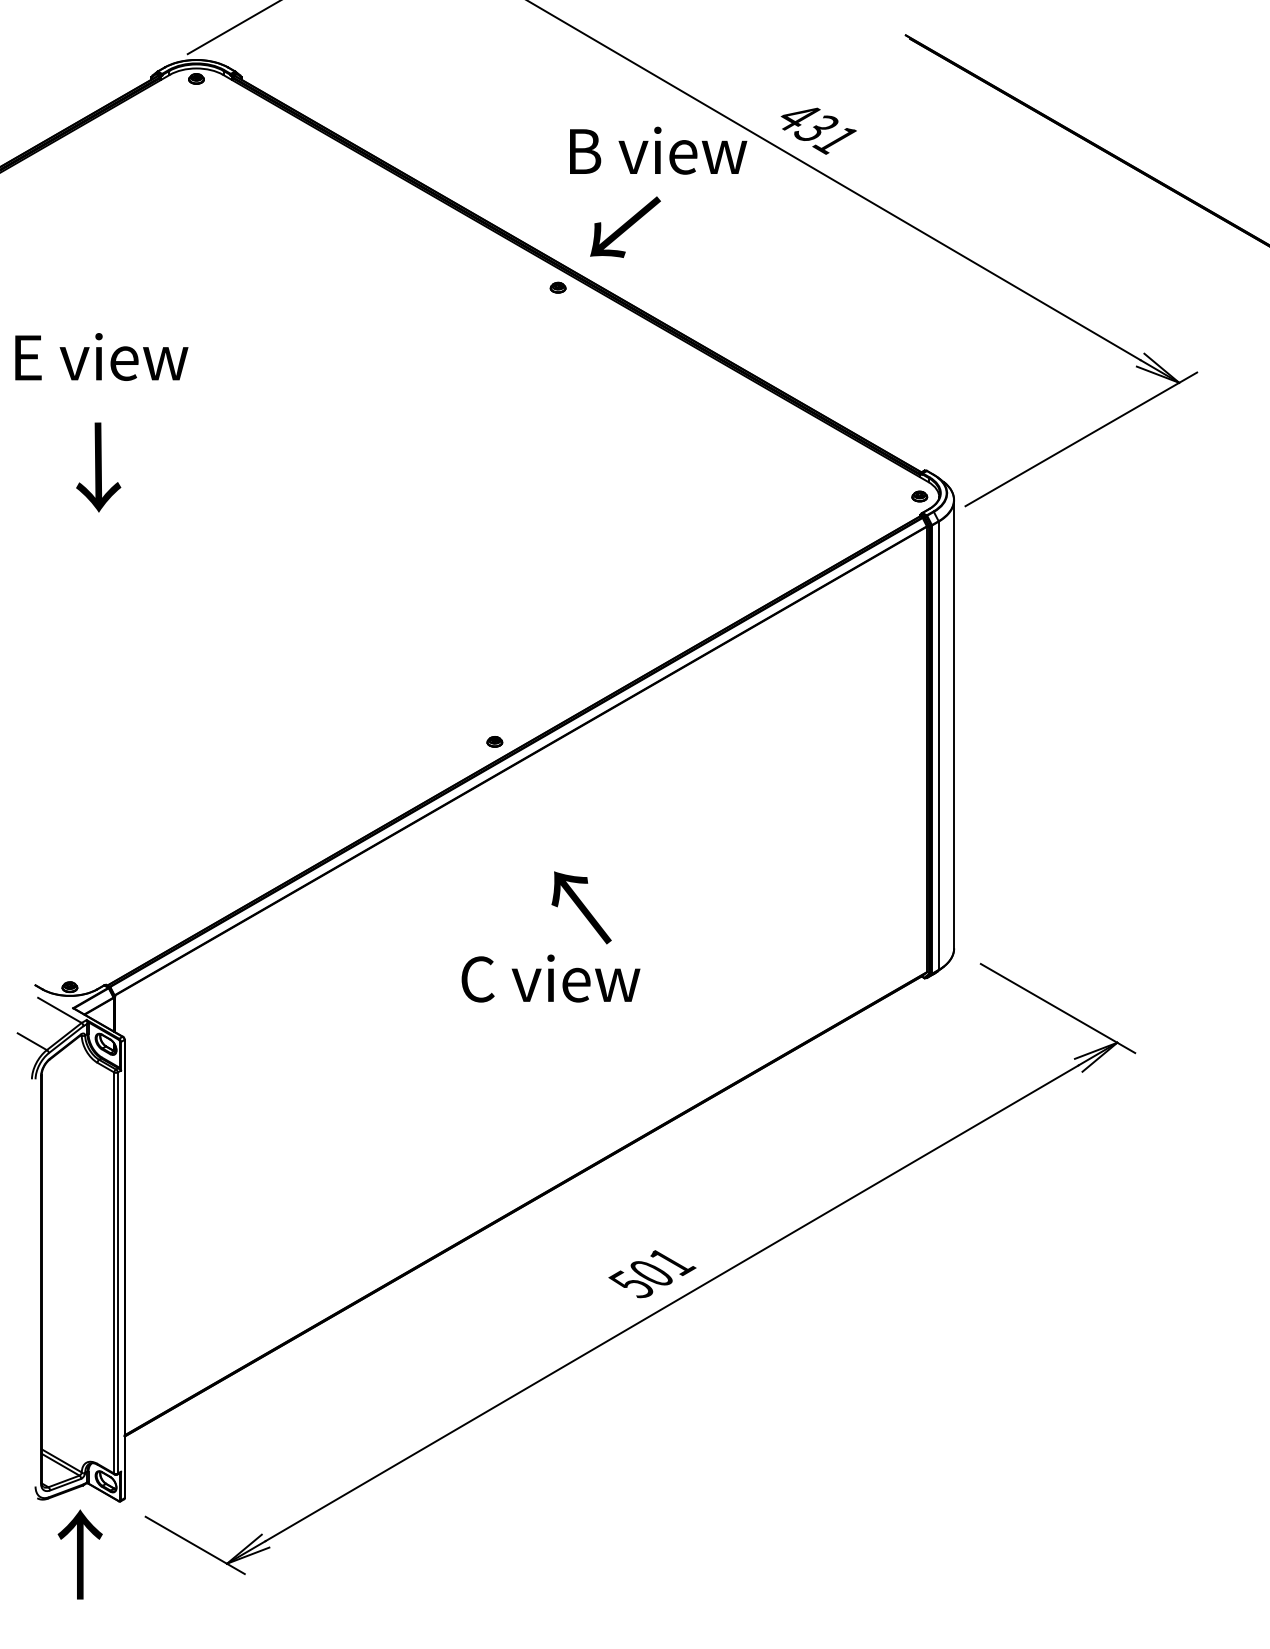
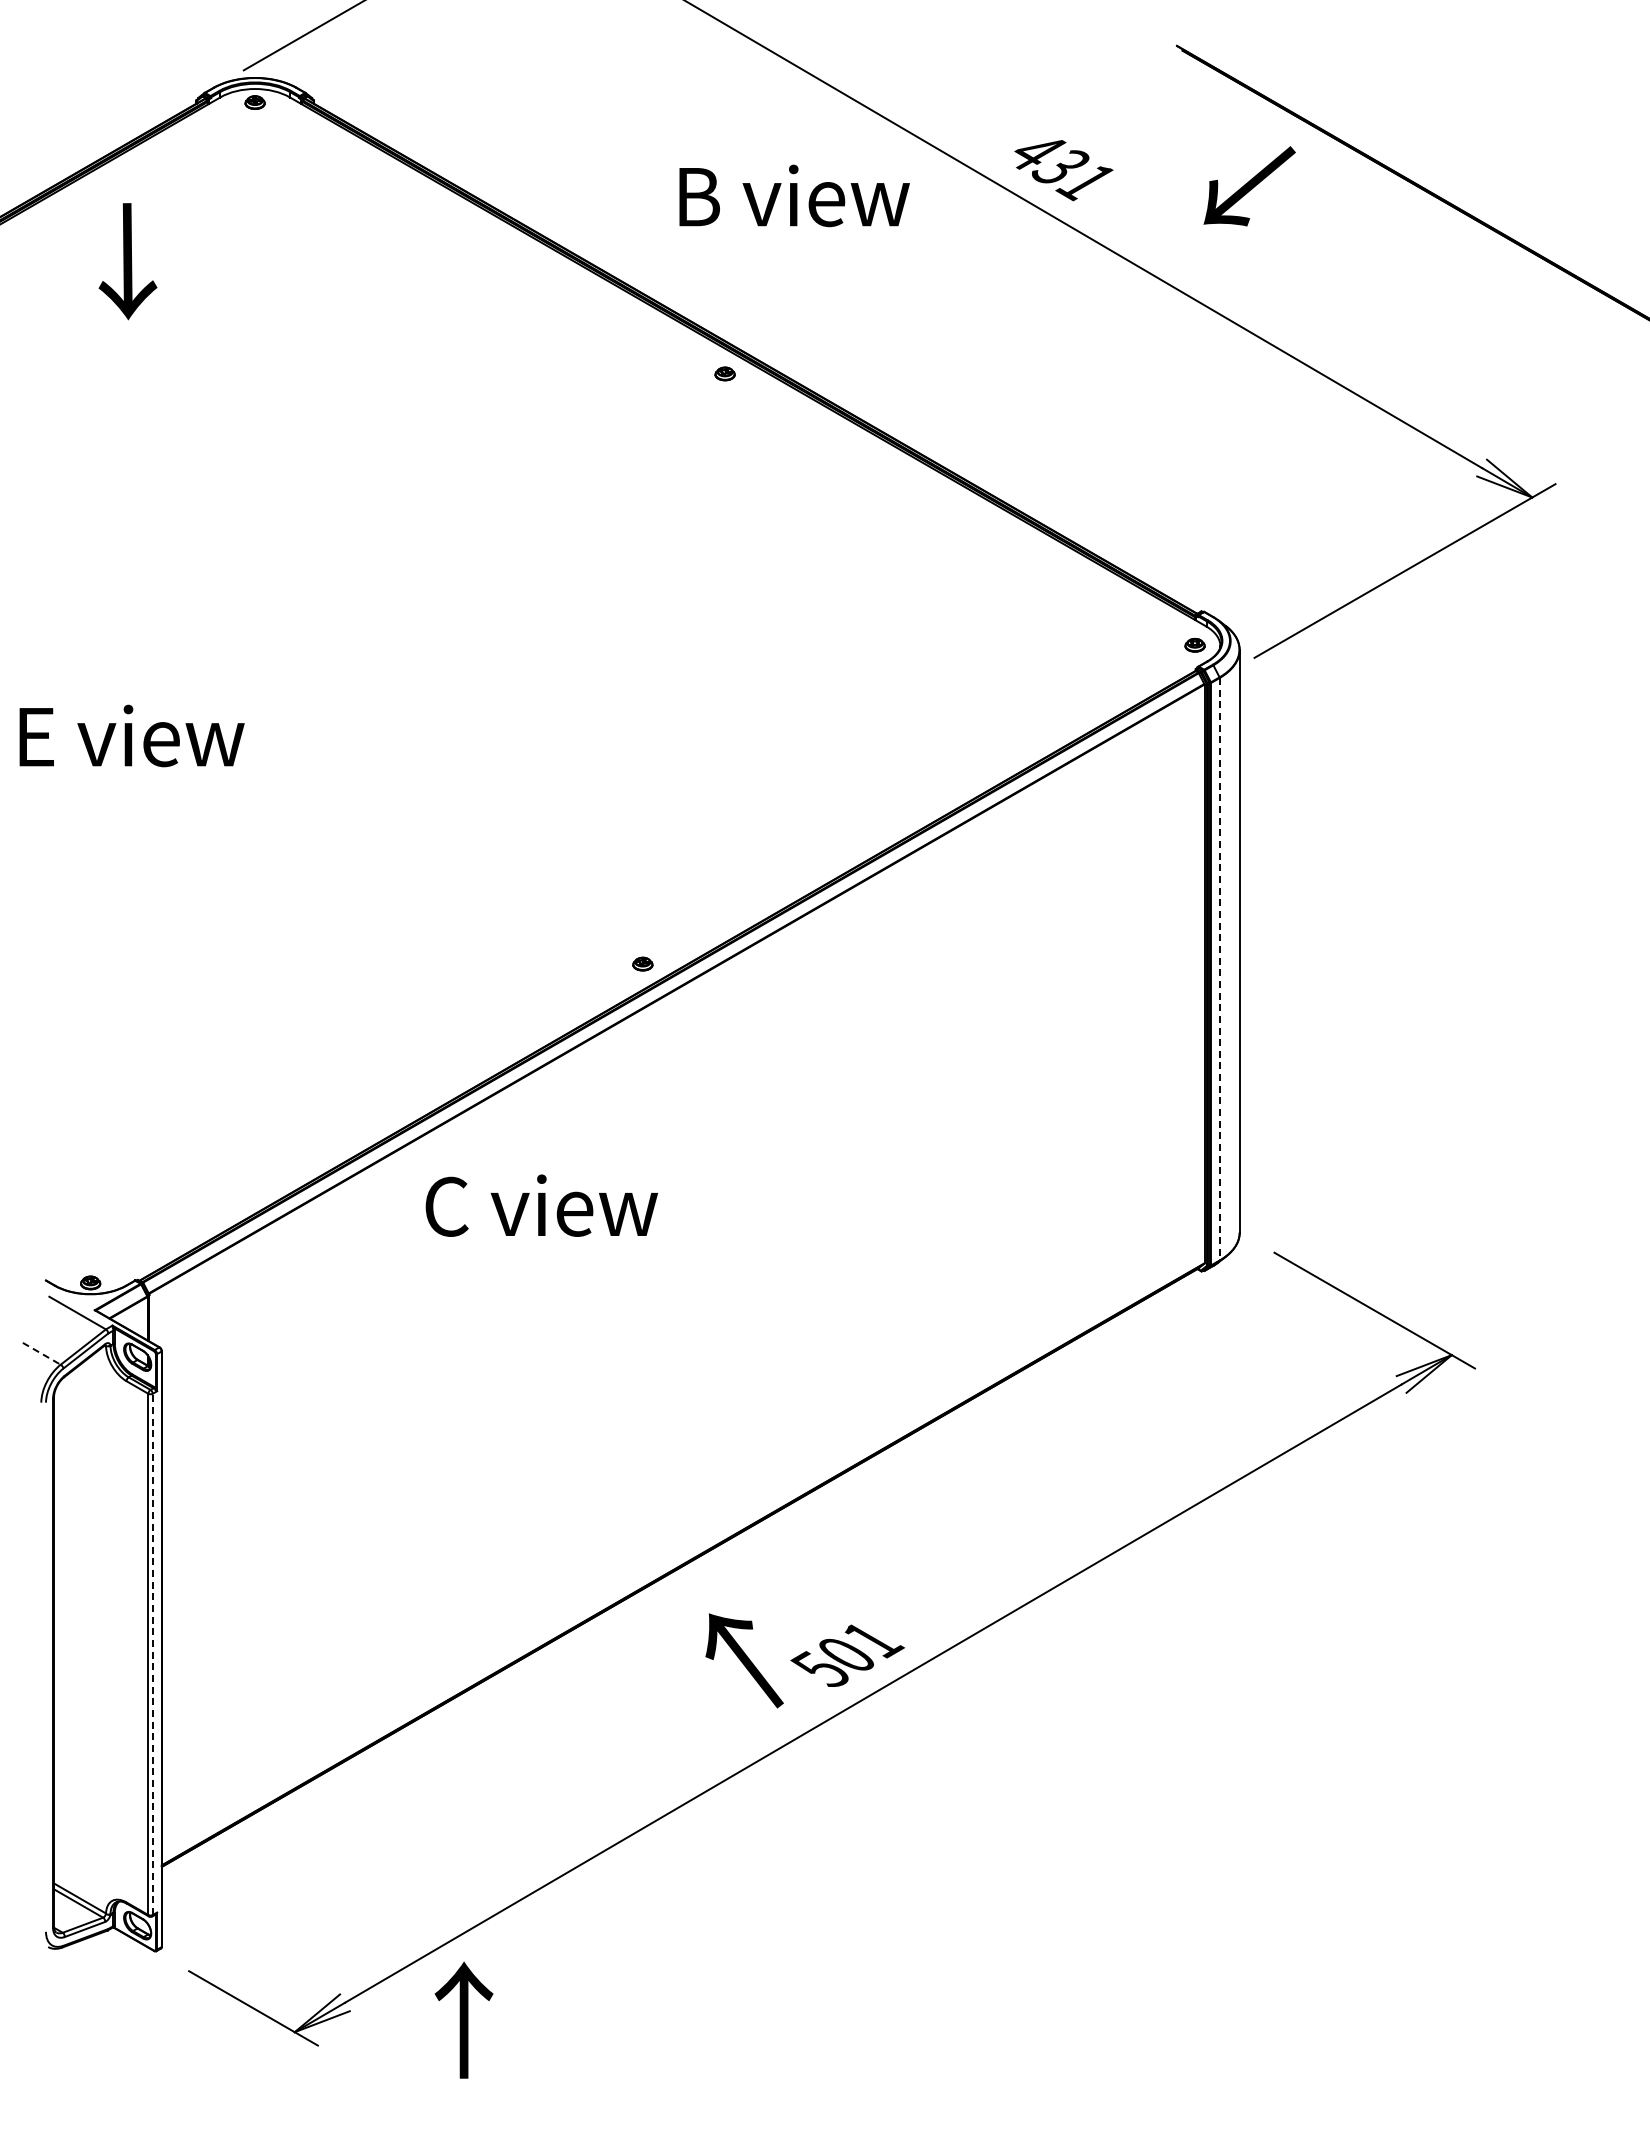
text: (658, 150) -> (794, 195), moved
text: (625, 227) -> (1249, 186), moved
text: (101, 356) -> (131, 735), moved
text: (98, 467) -> (127, 261), moved
line: (938, 746) -> (1219, 969), solid -> dashed
text: (581, 907) -> (744, 1660), moved
text: (550, 978) -> (541, 1205), moved
line: (32, 1041) -> (41, 1353), solid -> dashed
line: (117, 1273) -> (152, 1654), solid -> dashed
text: (79, 1553) -> (463, 2019), moved

